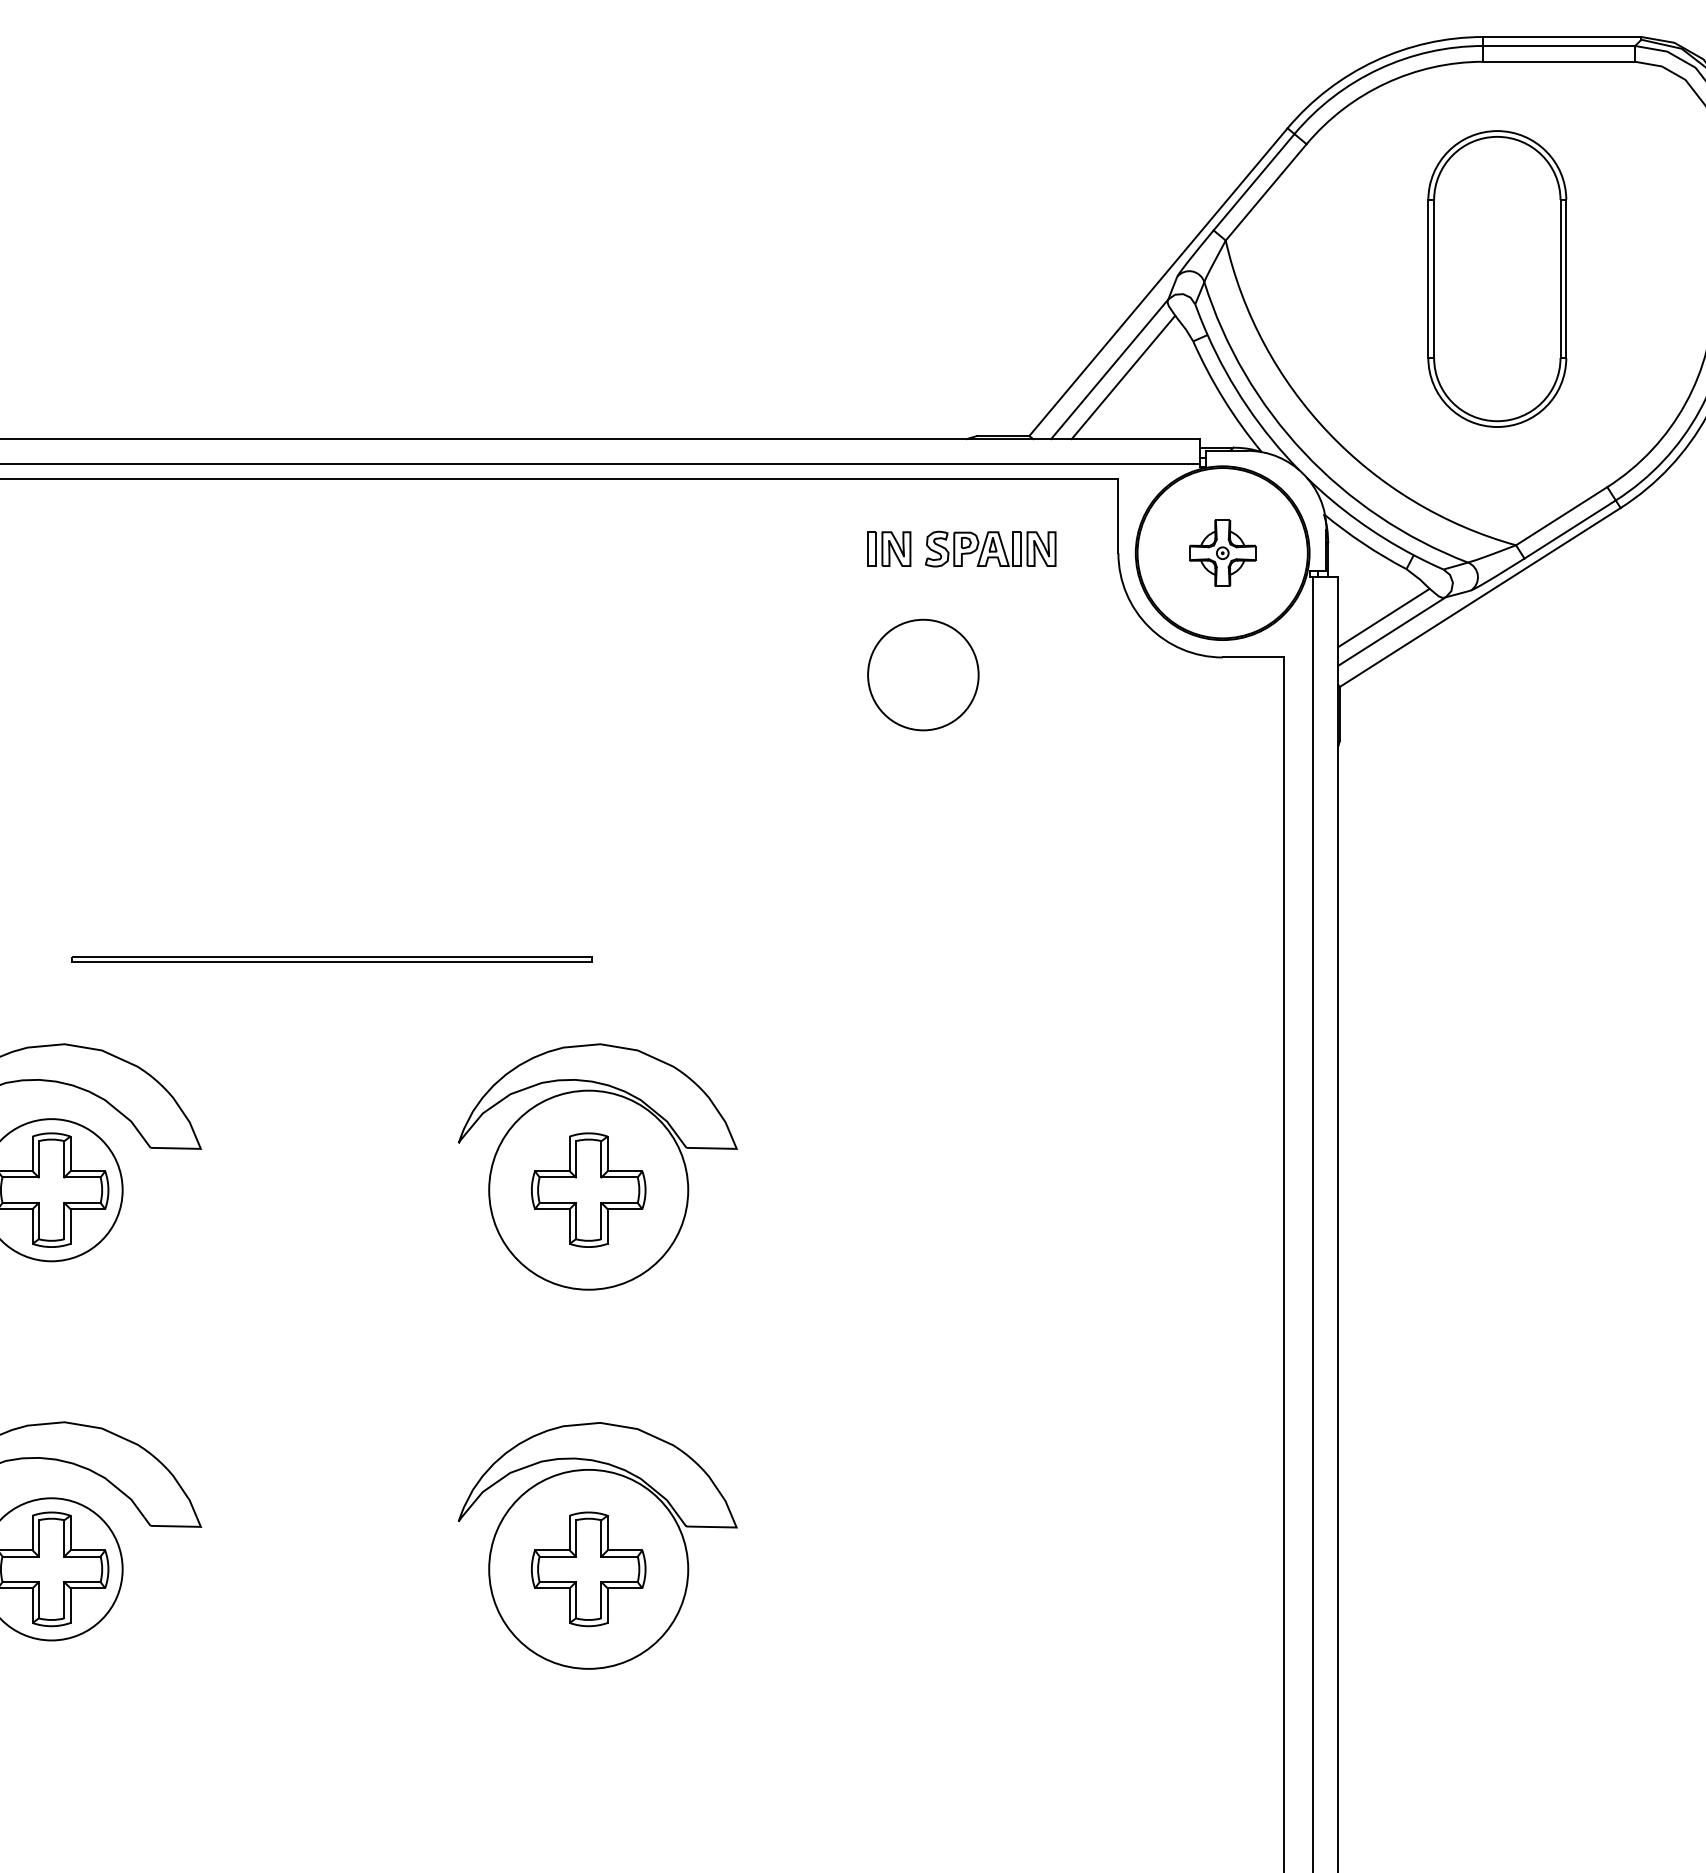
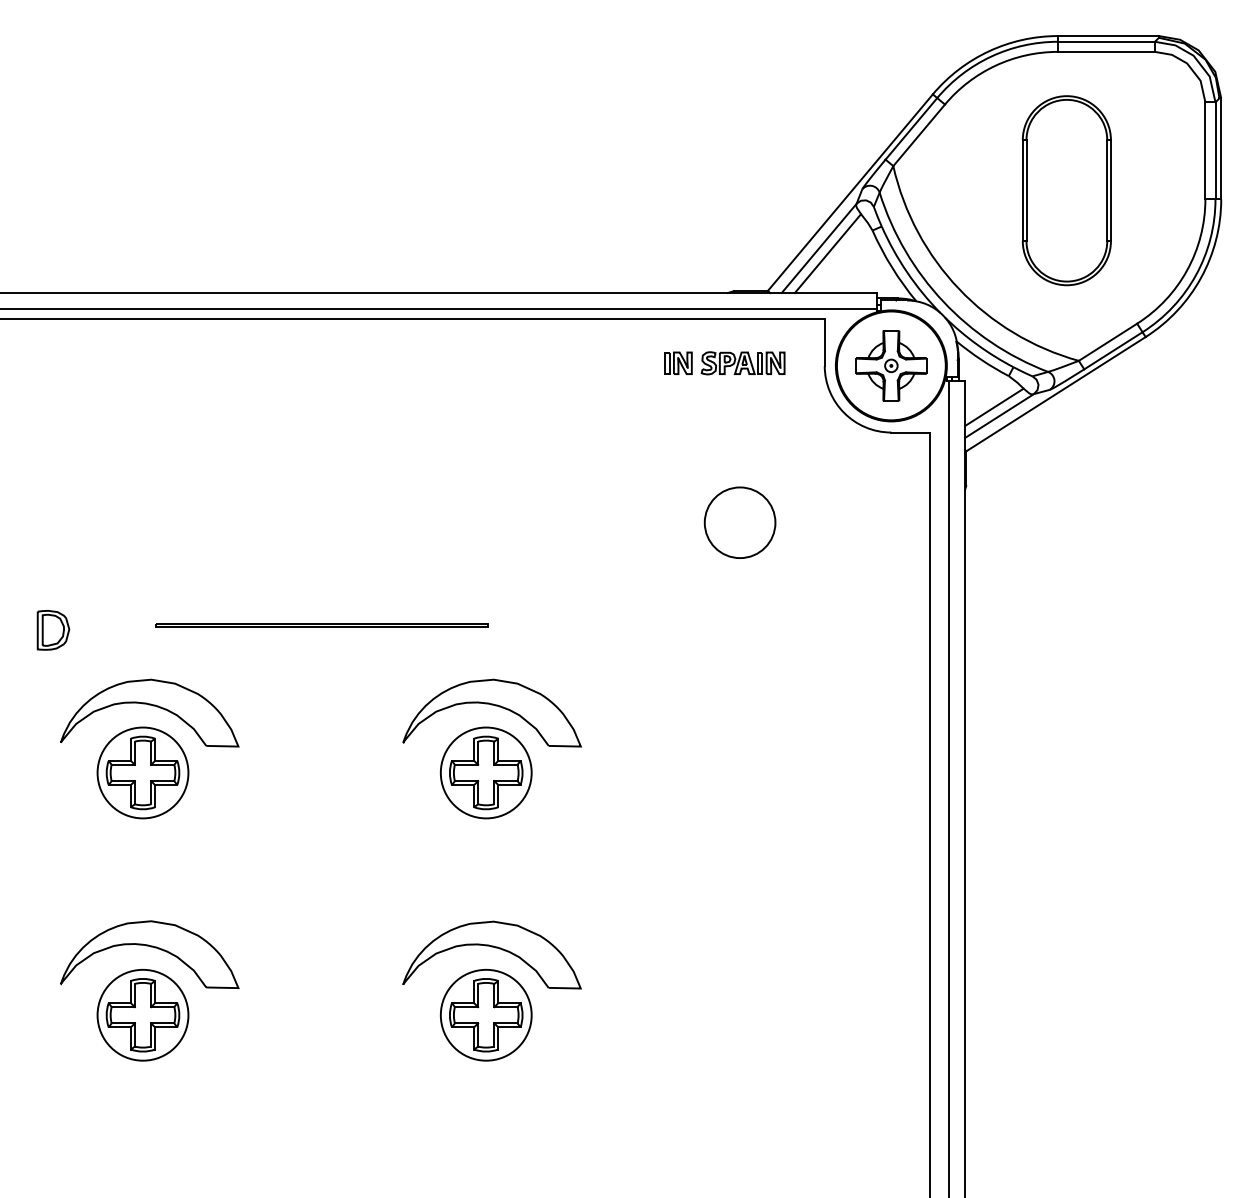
part: (1222, 552) -> (891, 365), size x1.67
circle: (922, 674) -> (739, 522), moved
circle: (587, 1189) -> (485, 772), size x0.71
circle: (587, 1568) -> (485, 1014), size x0.71

